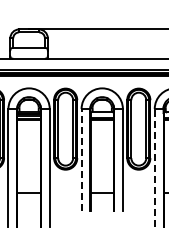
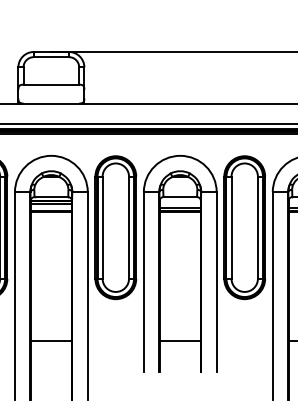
line: (81, 159) -> (143, 281), dashed -> solid
line: (154, 167) -> (272, 295), dashed -> solid

